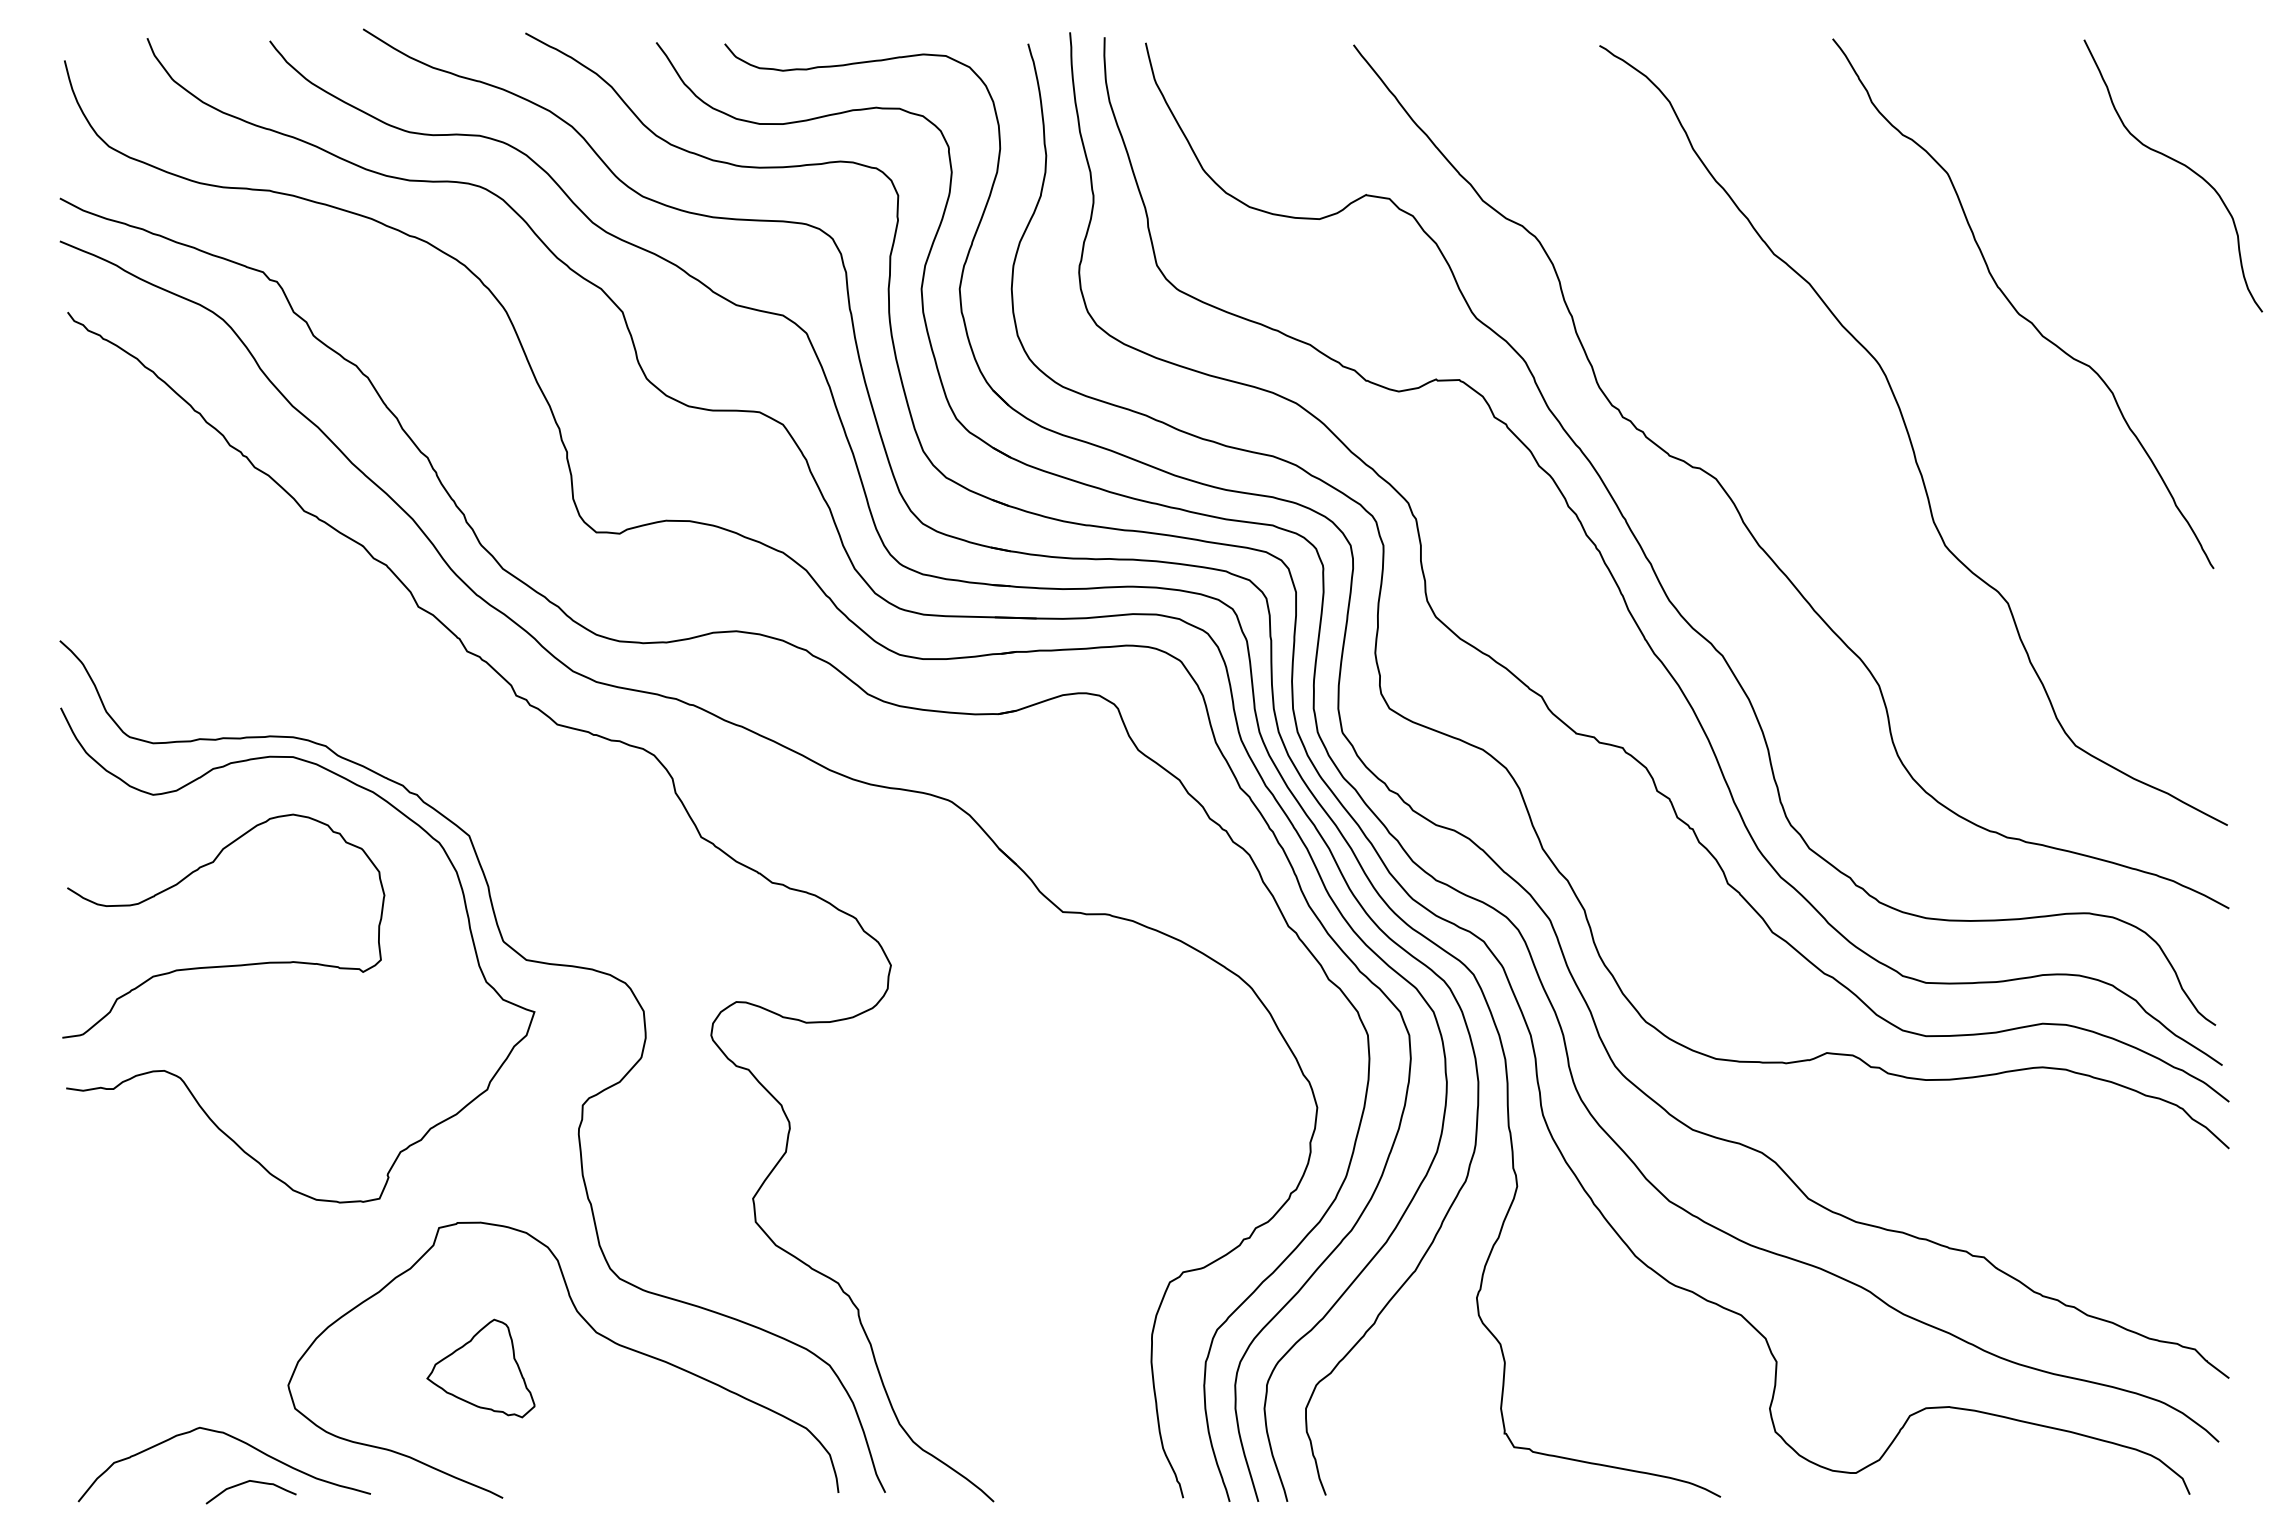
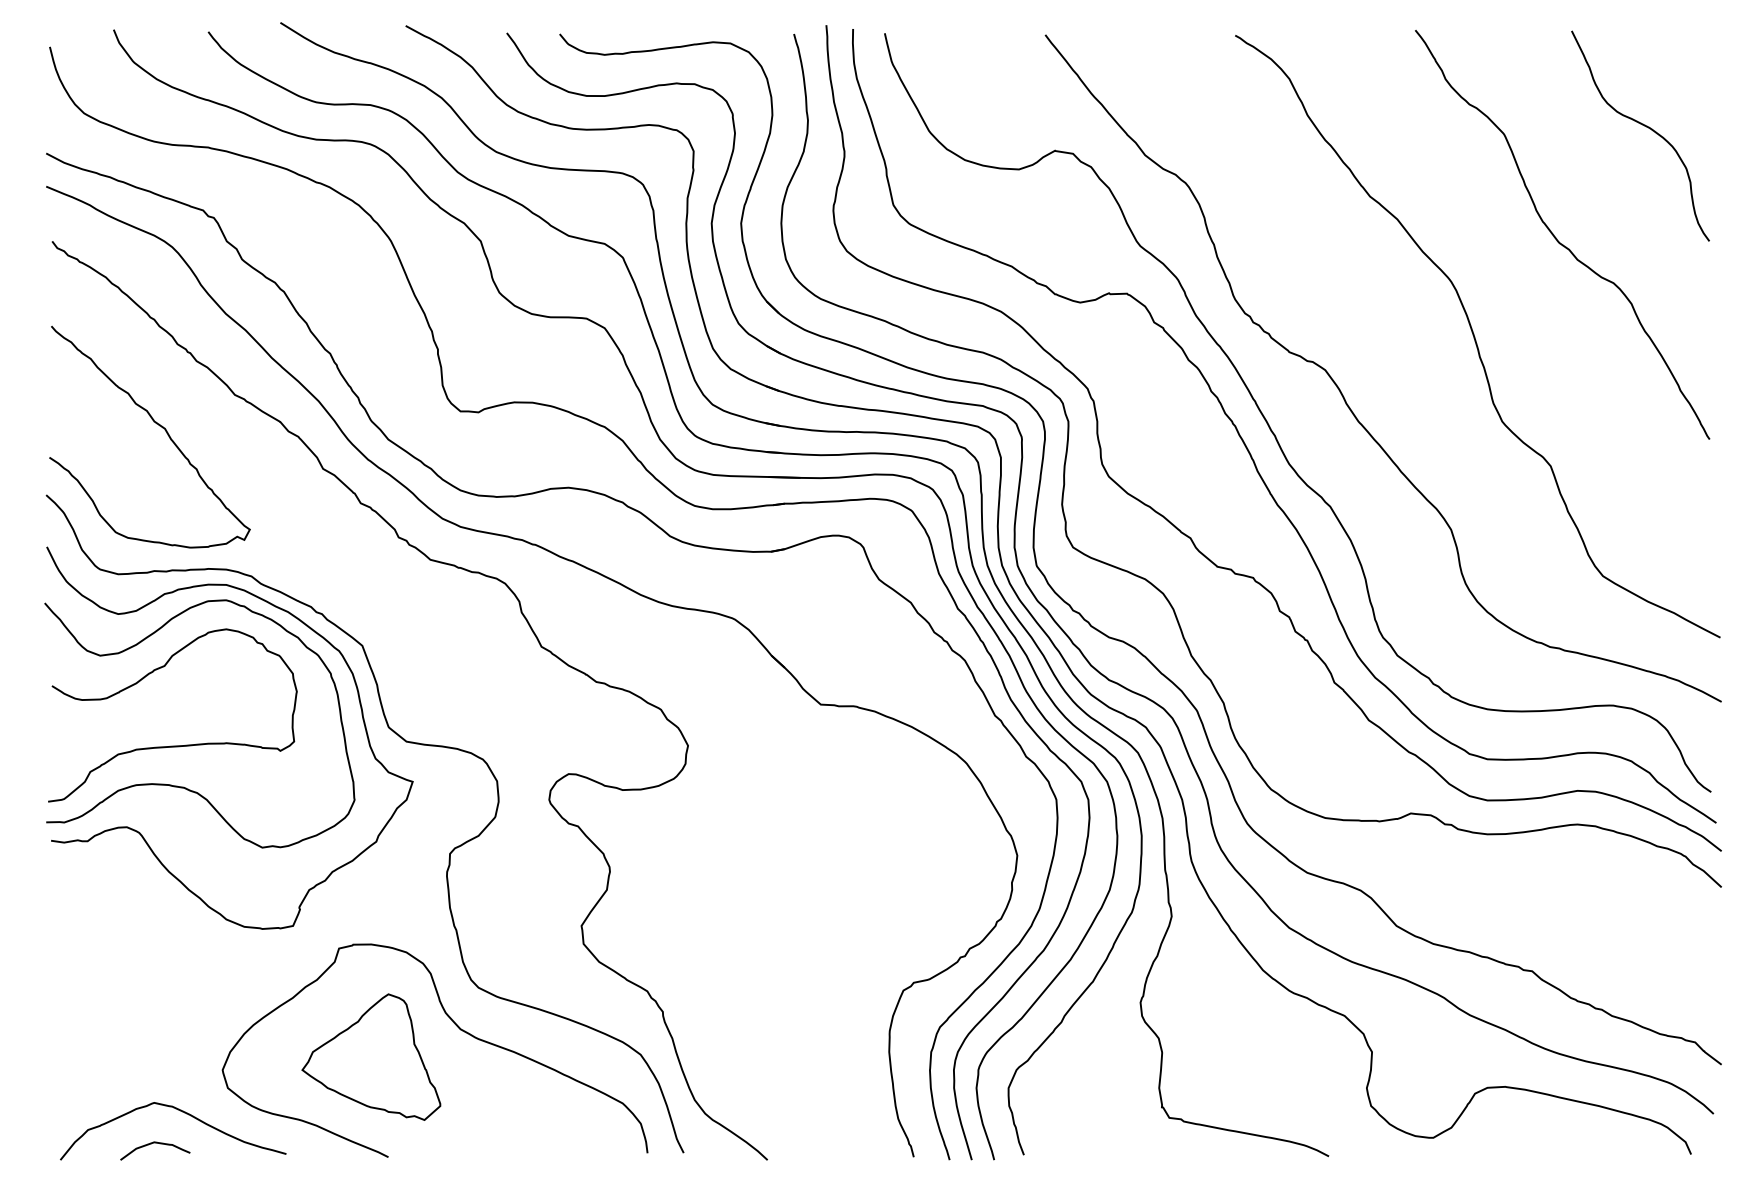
curve: (2178, 163) -> (1644, 126), moved
curve: (203, 549) -> (157, 424), added
curve: (238, 1018) -> (184, 786), added
part: (480, 1368) -> (371, 1057), size x1.67
curve: (248, 1482) -> (153, 1143), moved

